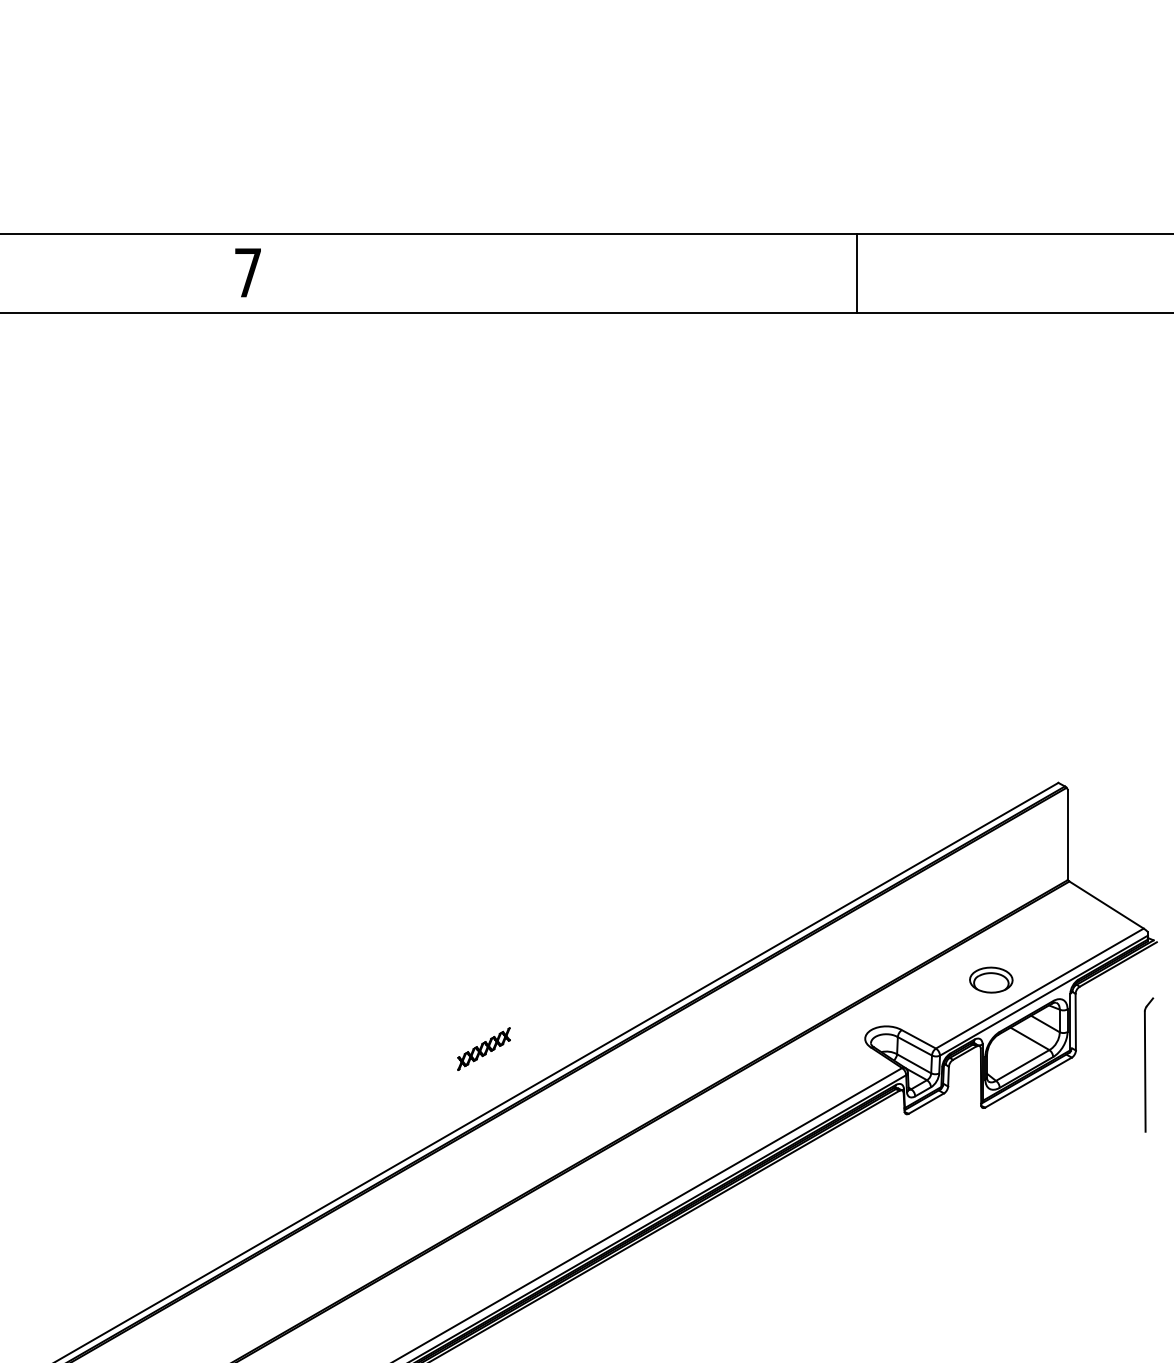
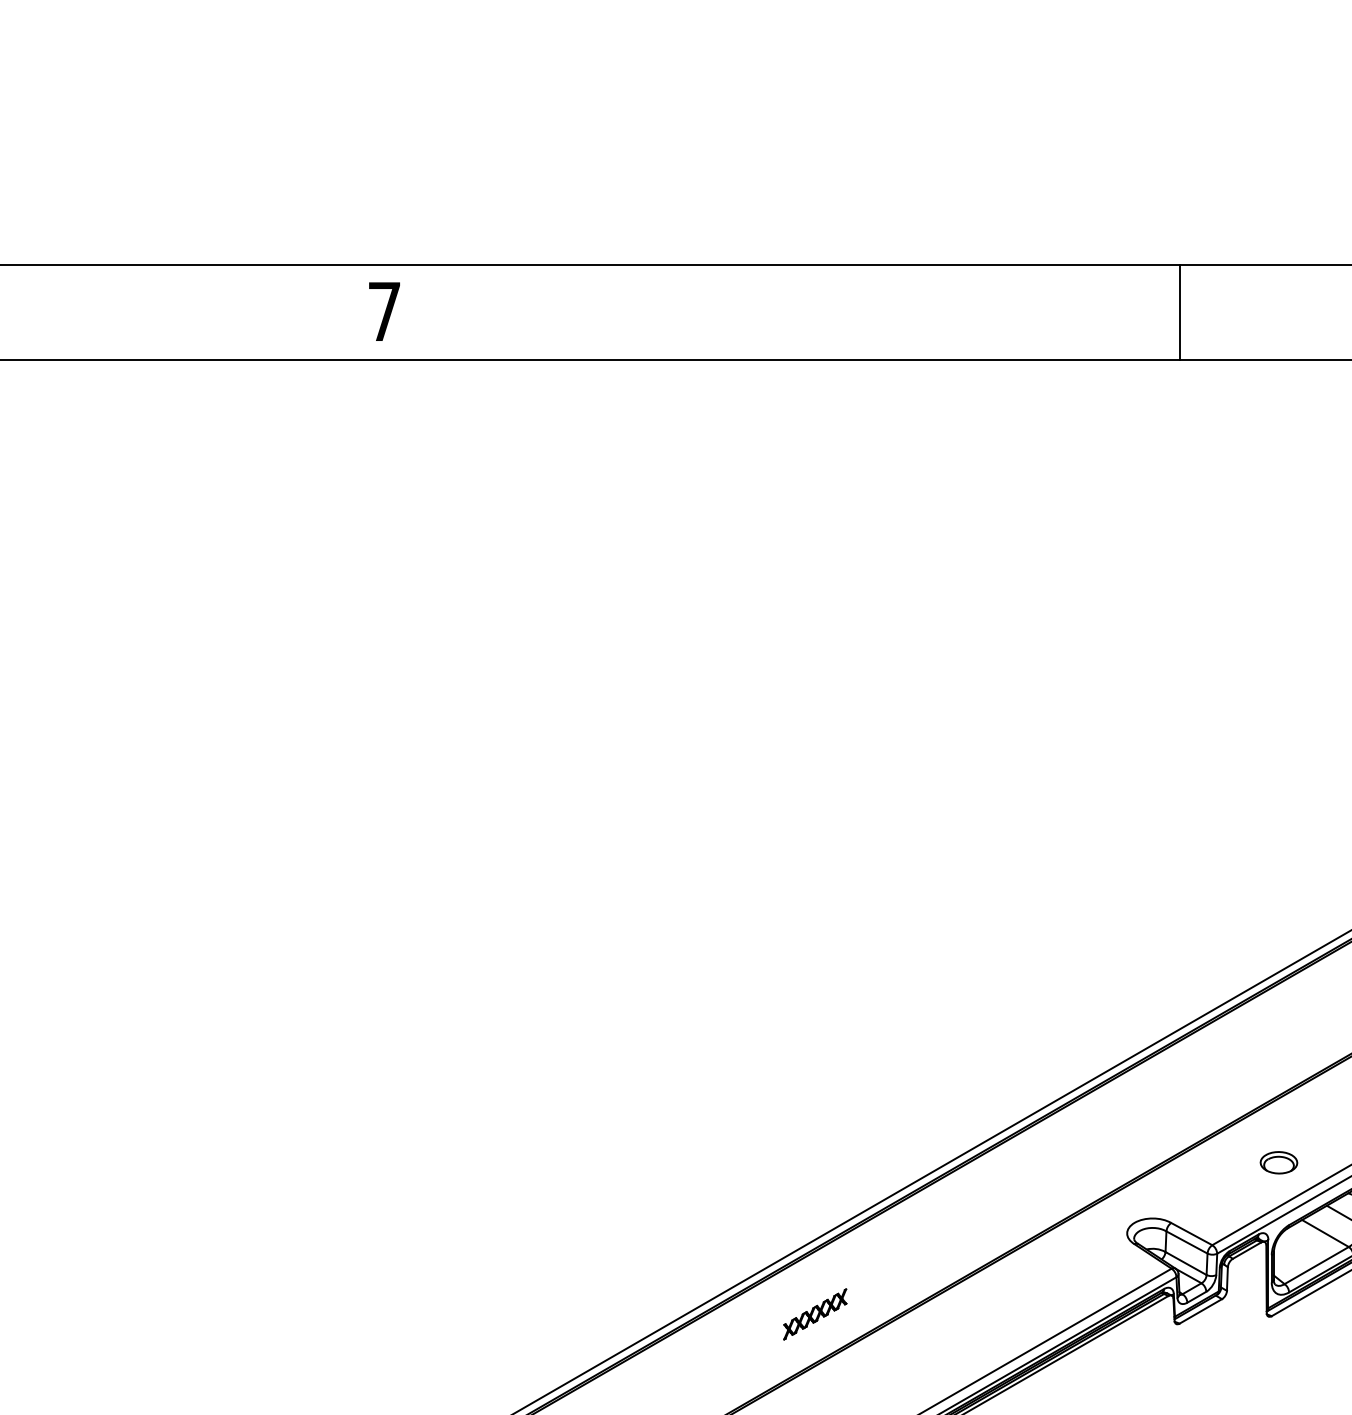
line: (857, 272) -> (1180, 311), moved
part: (991, 979) -> (1279, 1162), size x0.71
part: (483, 1048) -> (814, 1313), moved

